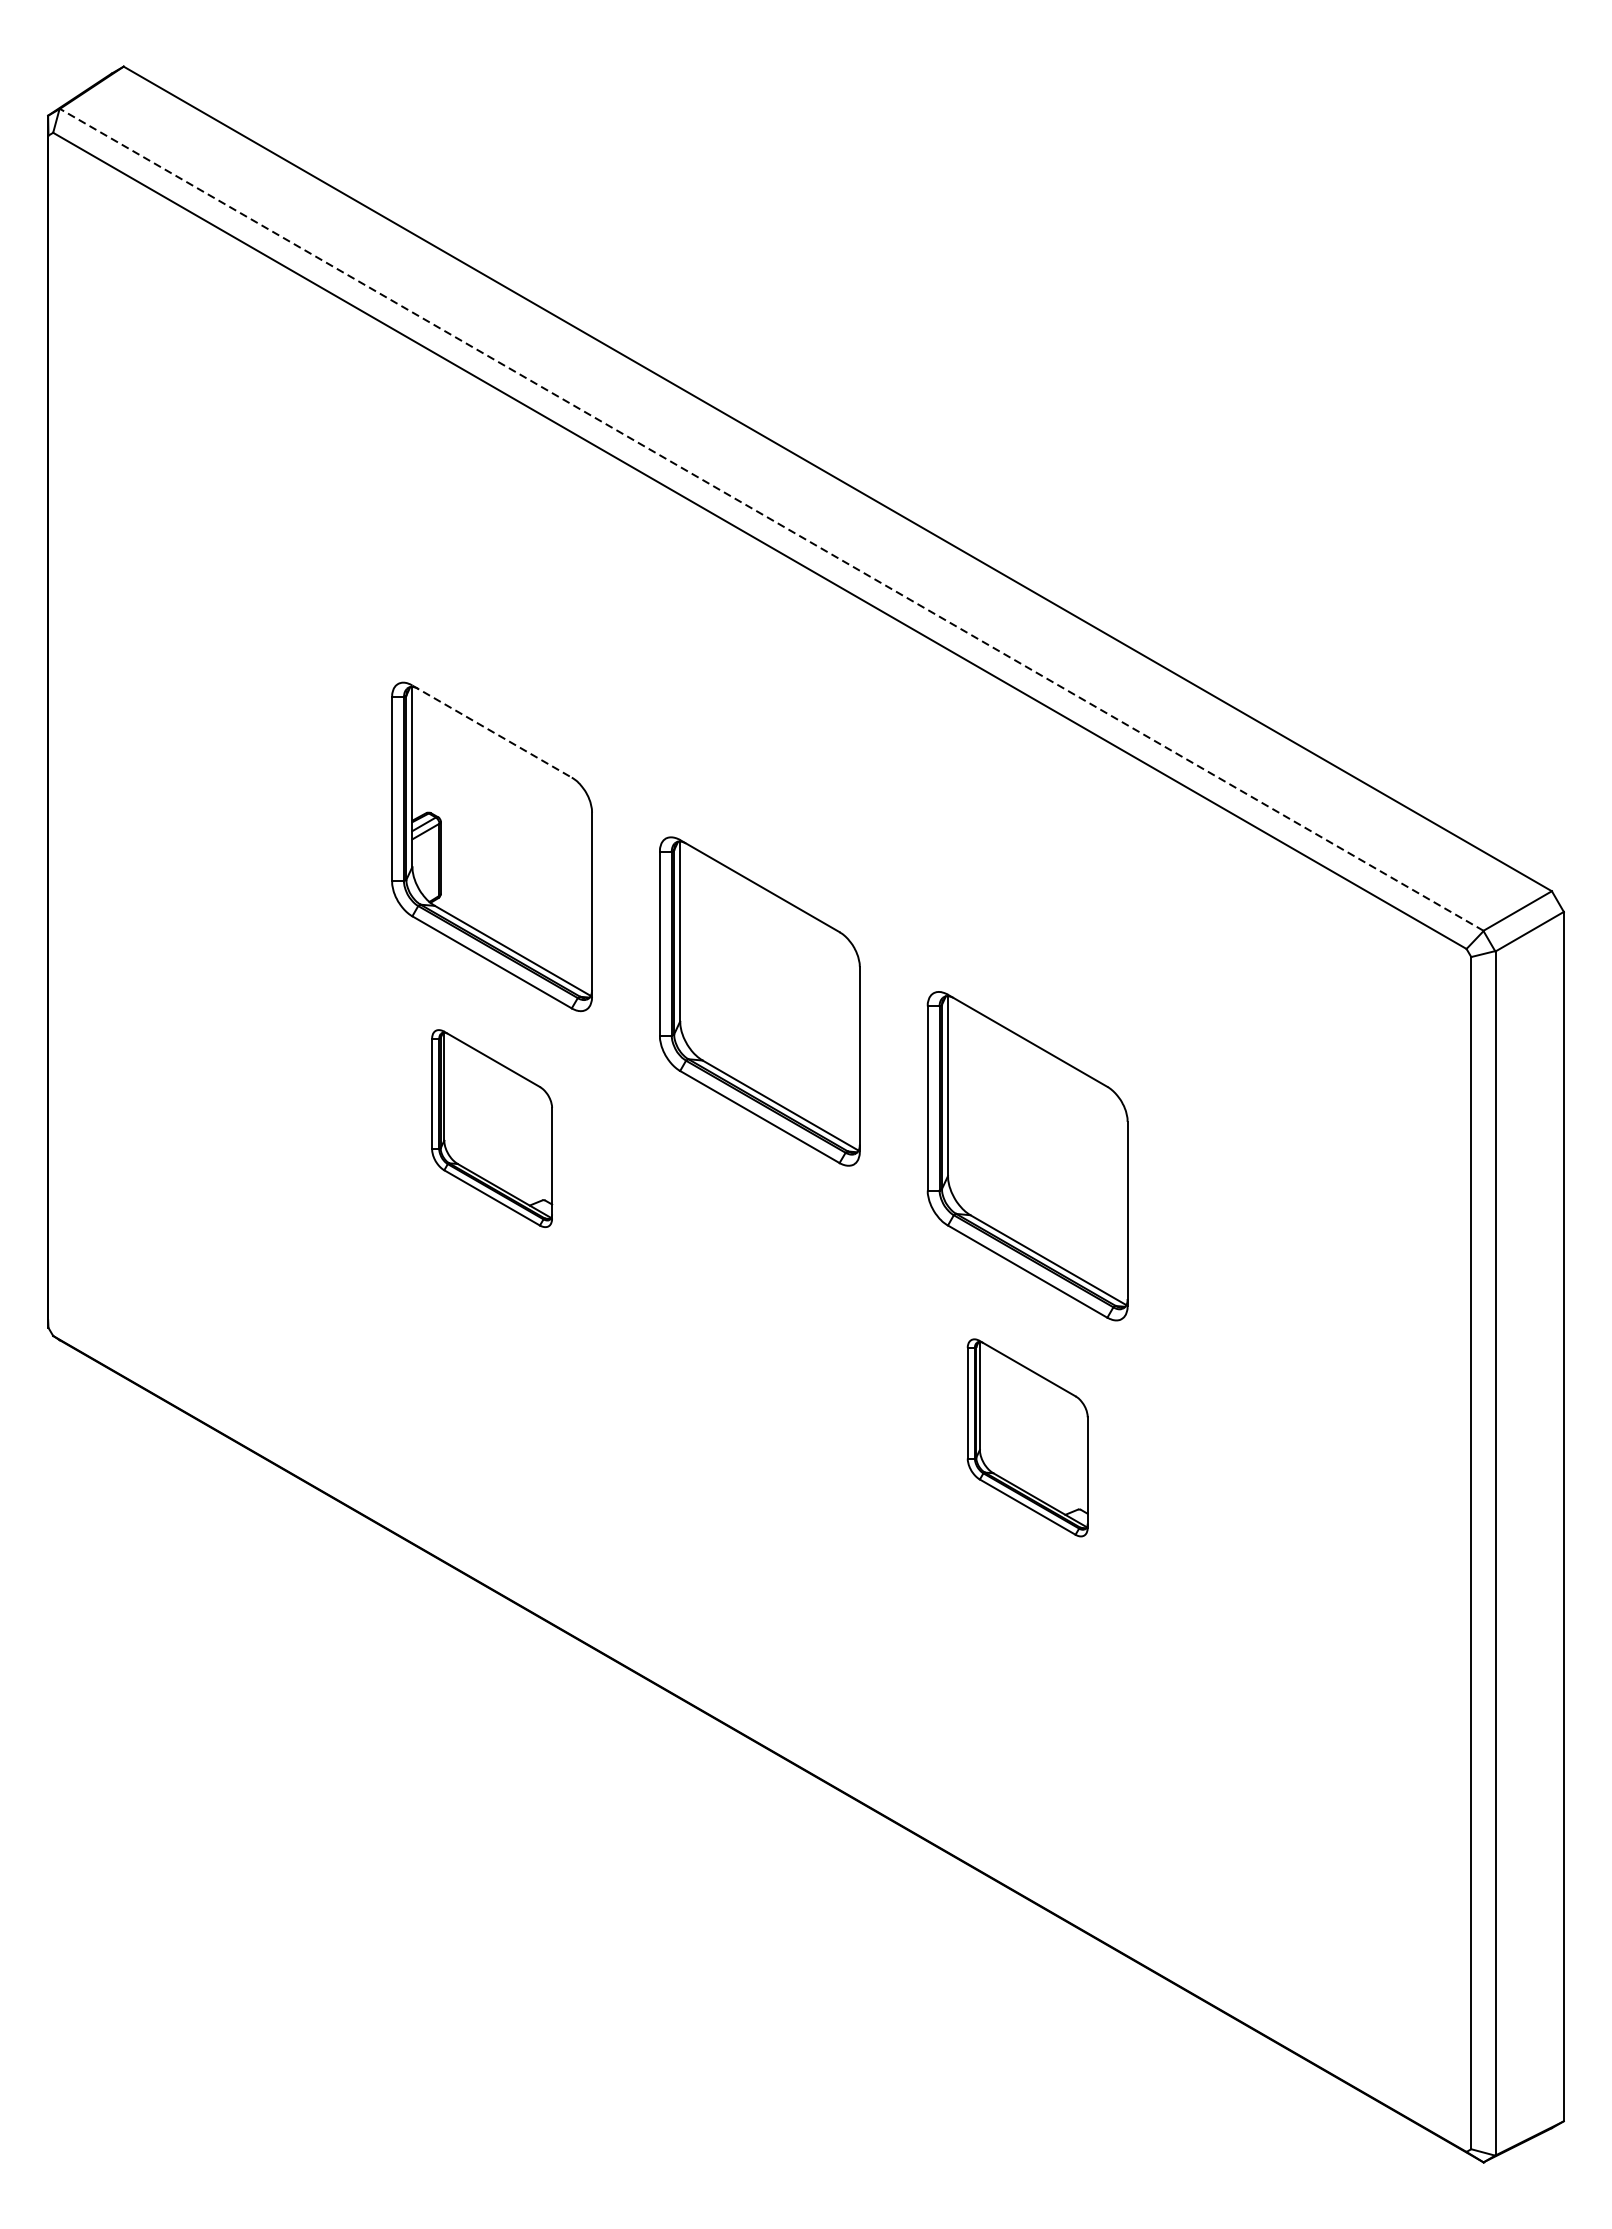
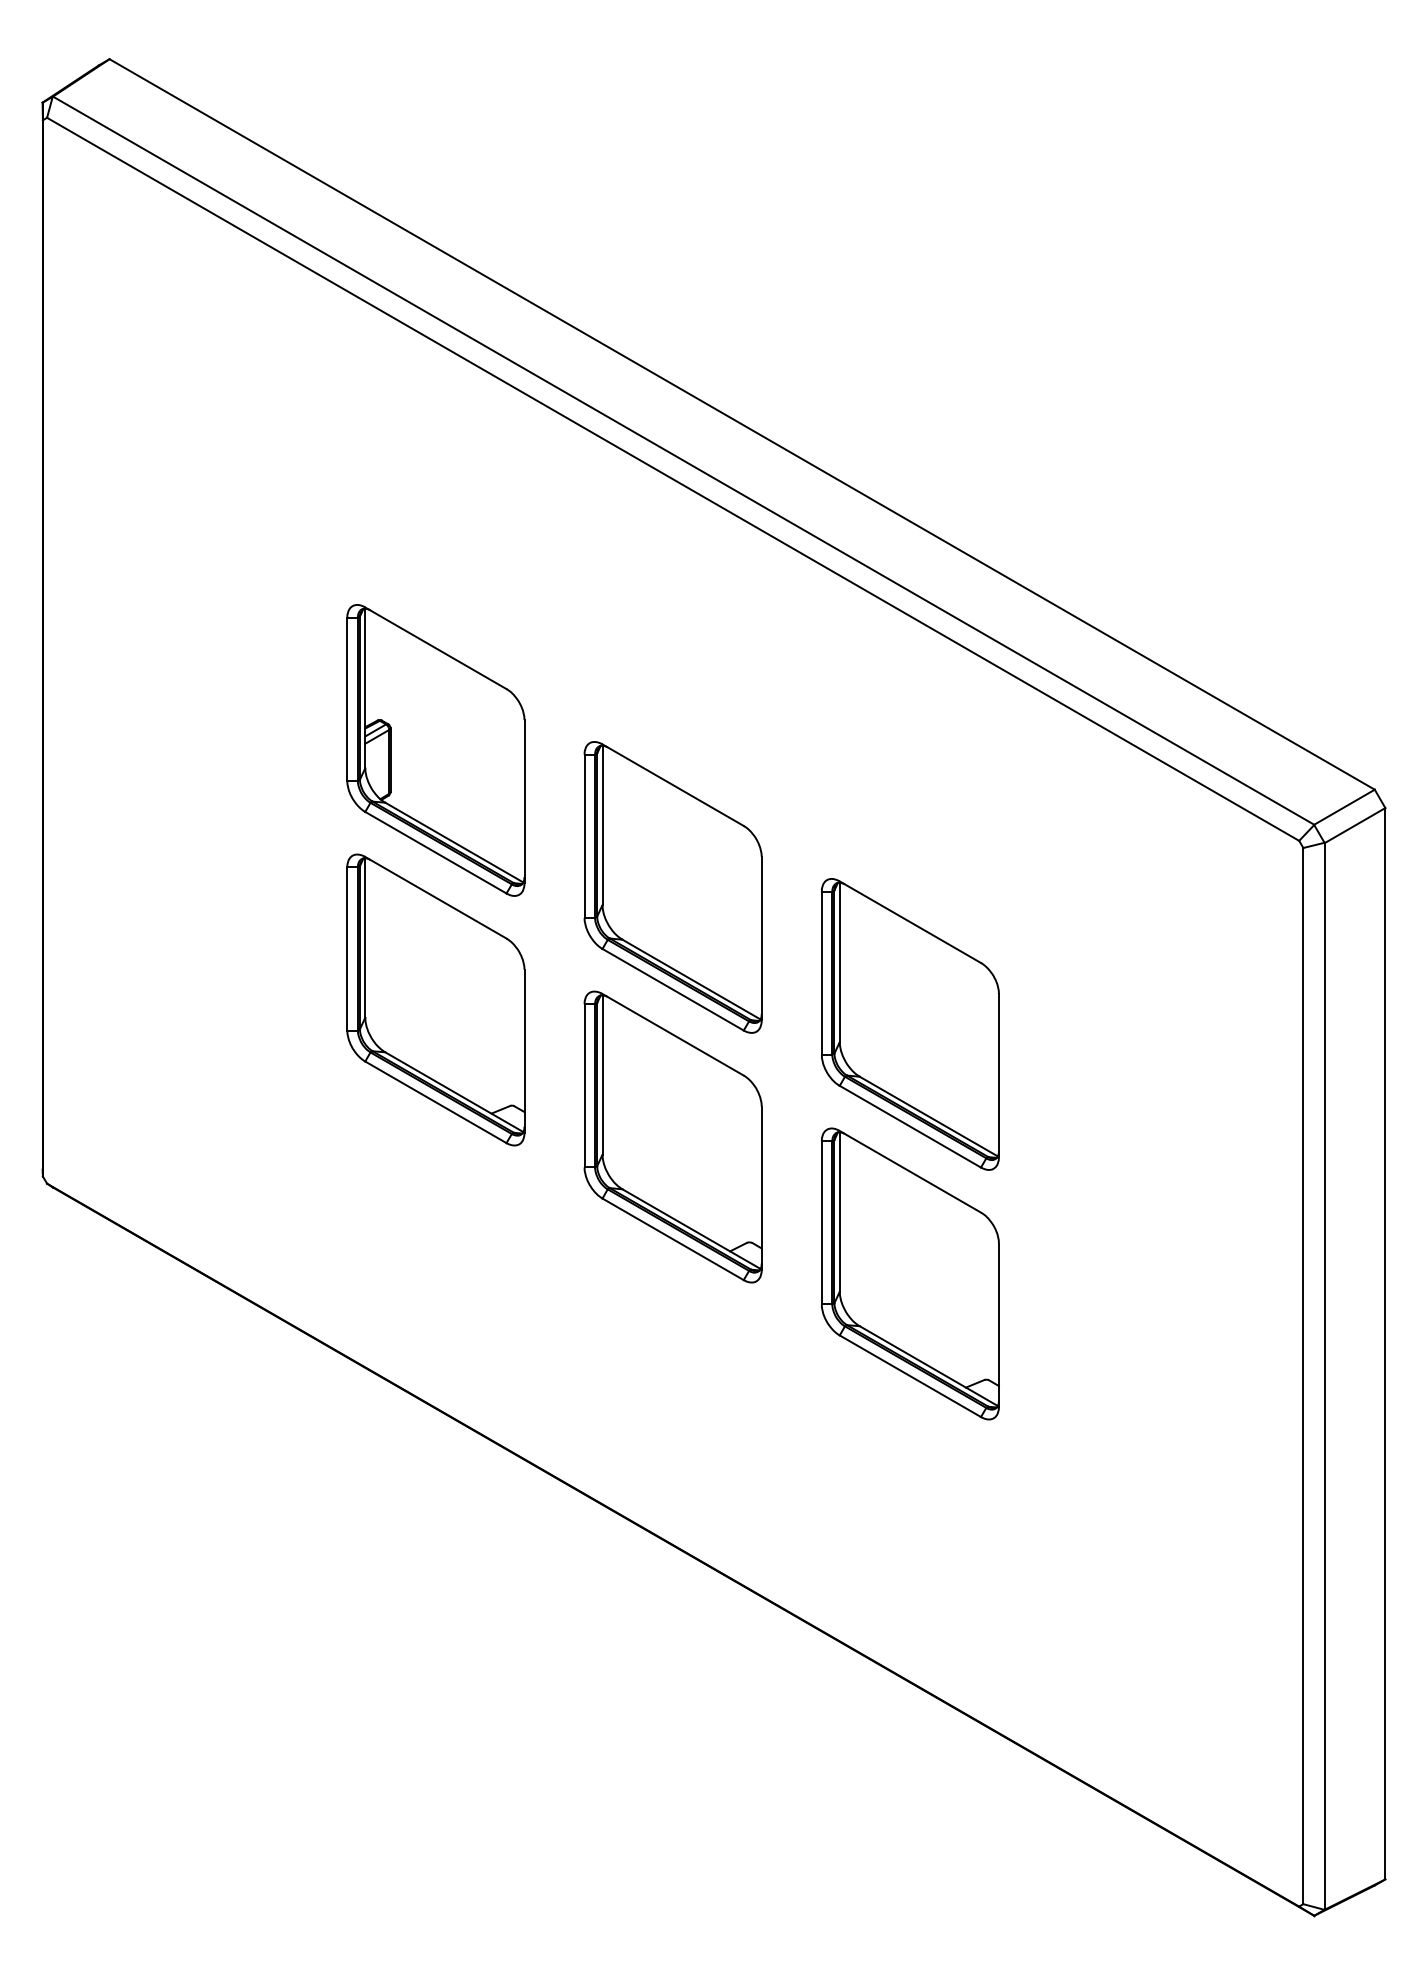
line: (771, 519) -> (683, 460), dashed -> solid
line: (491, 731) -> (435, 648), dashed -> solid
part: (491, 1128) -> (435, 999), size x1.67
part: (759, 1282) -> (672, 1136), added
part: (1027, 1437) -> (910, 1273), size x1.67

